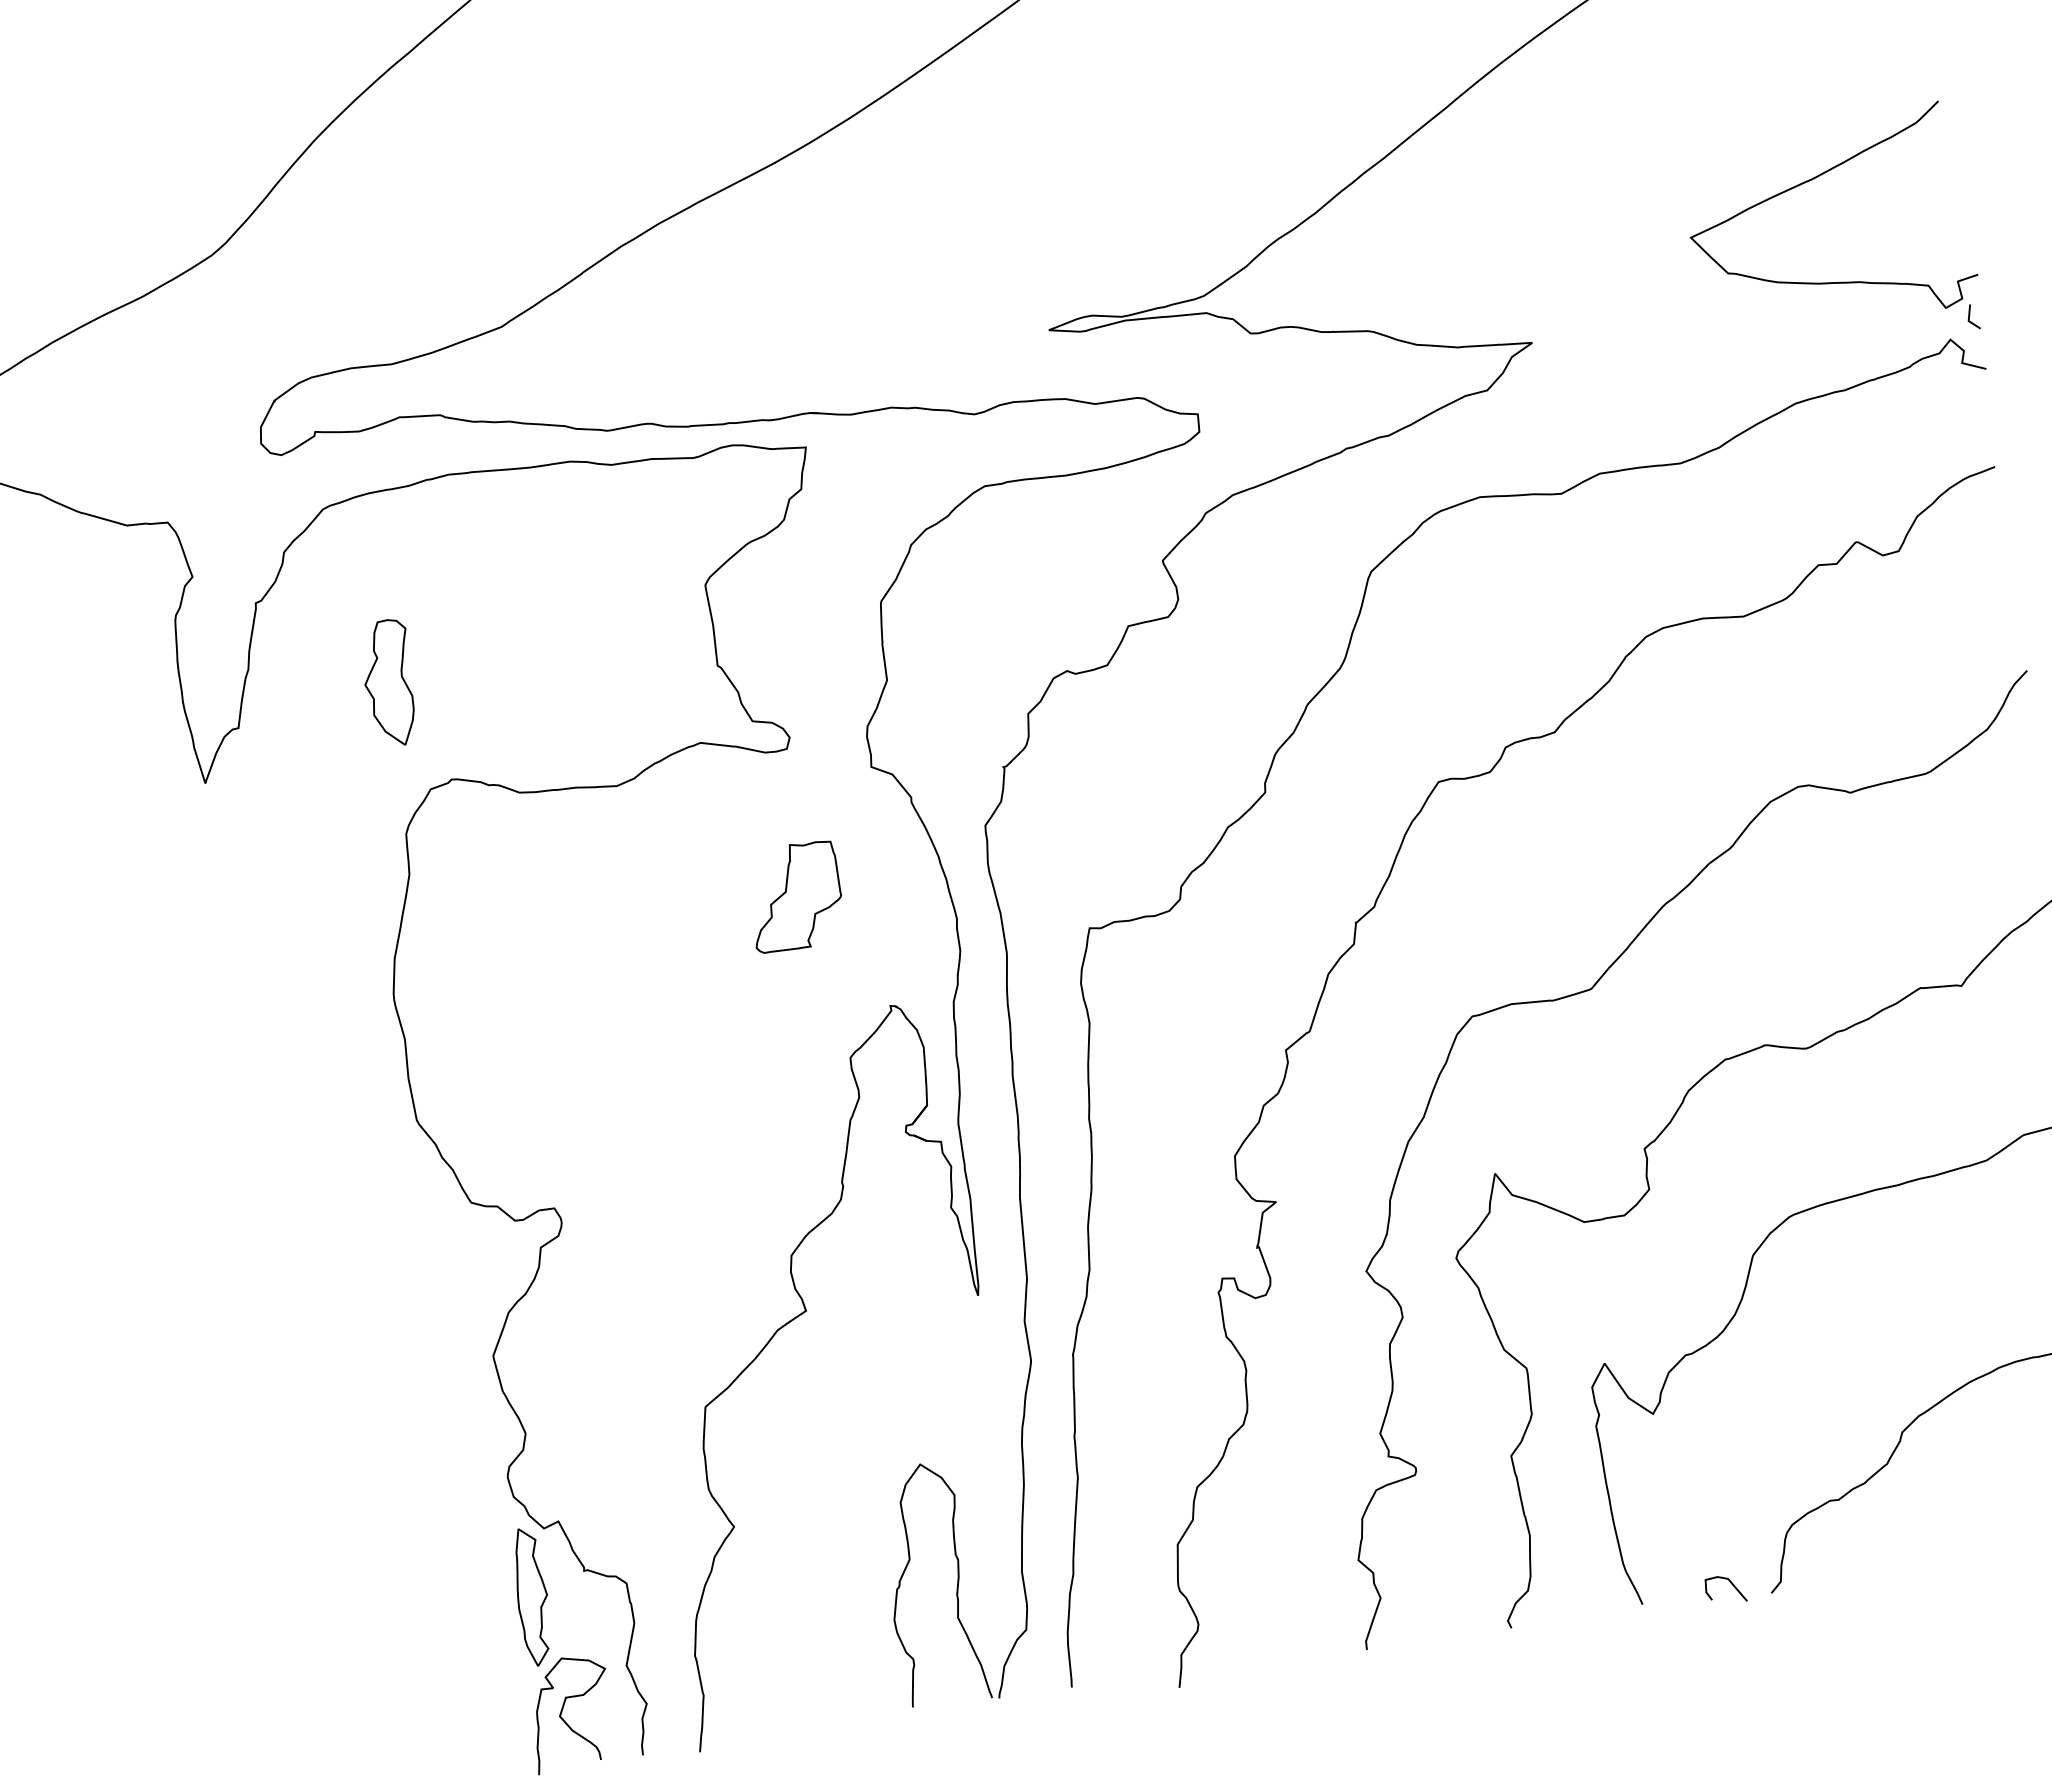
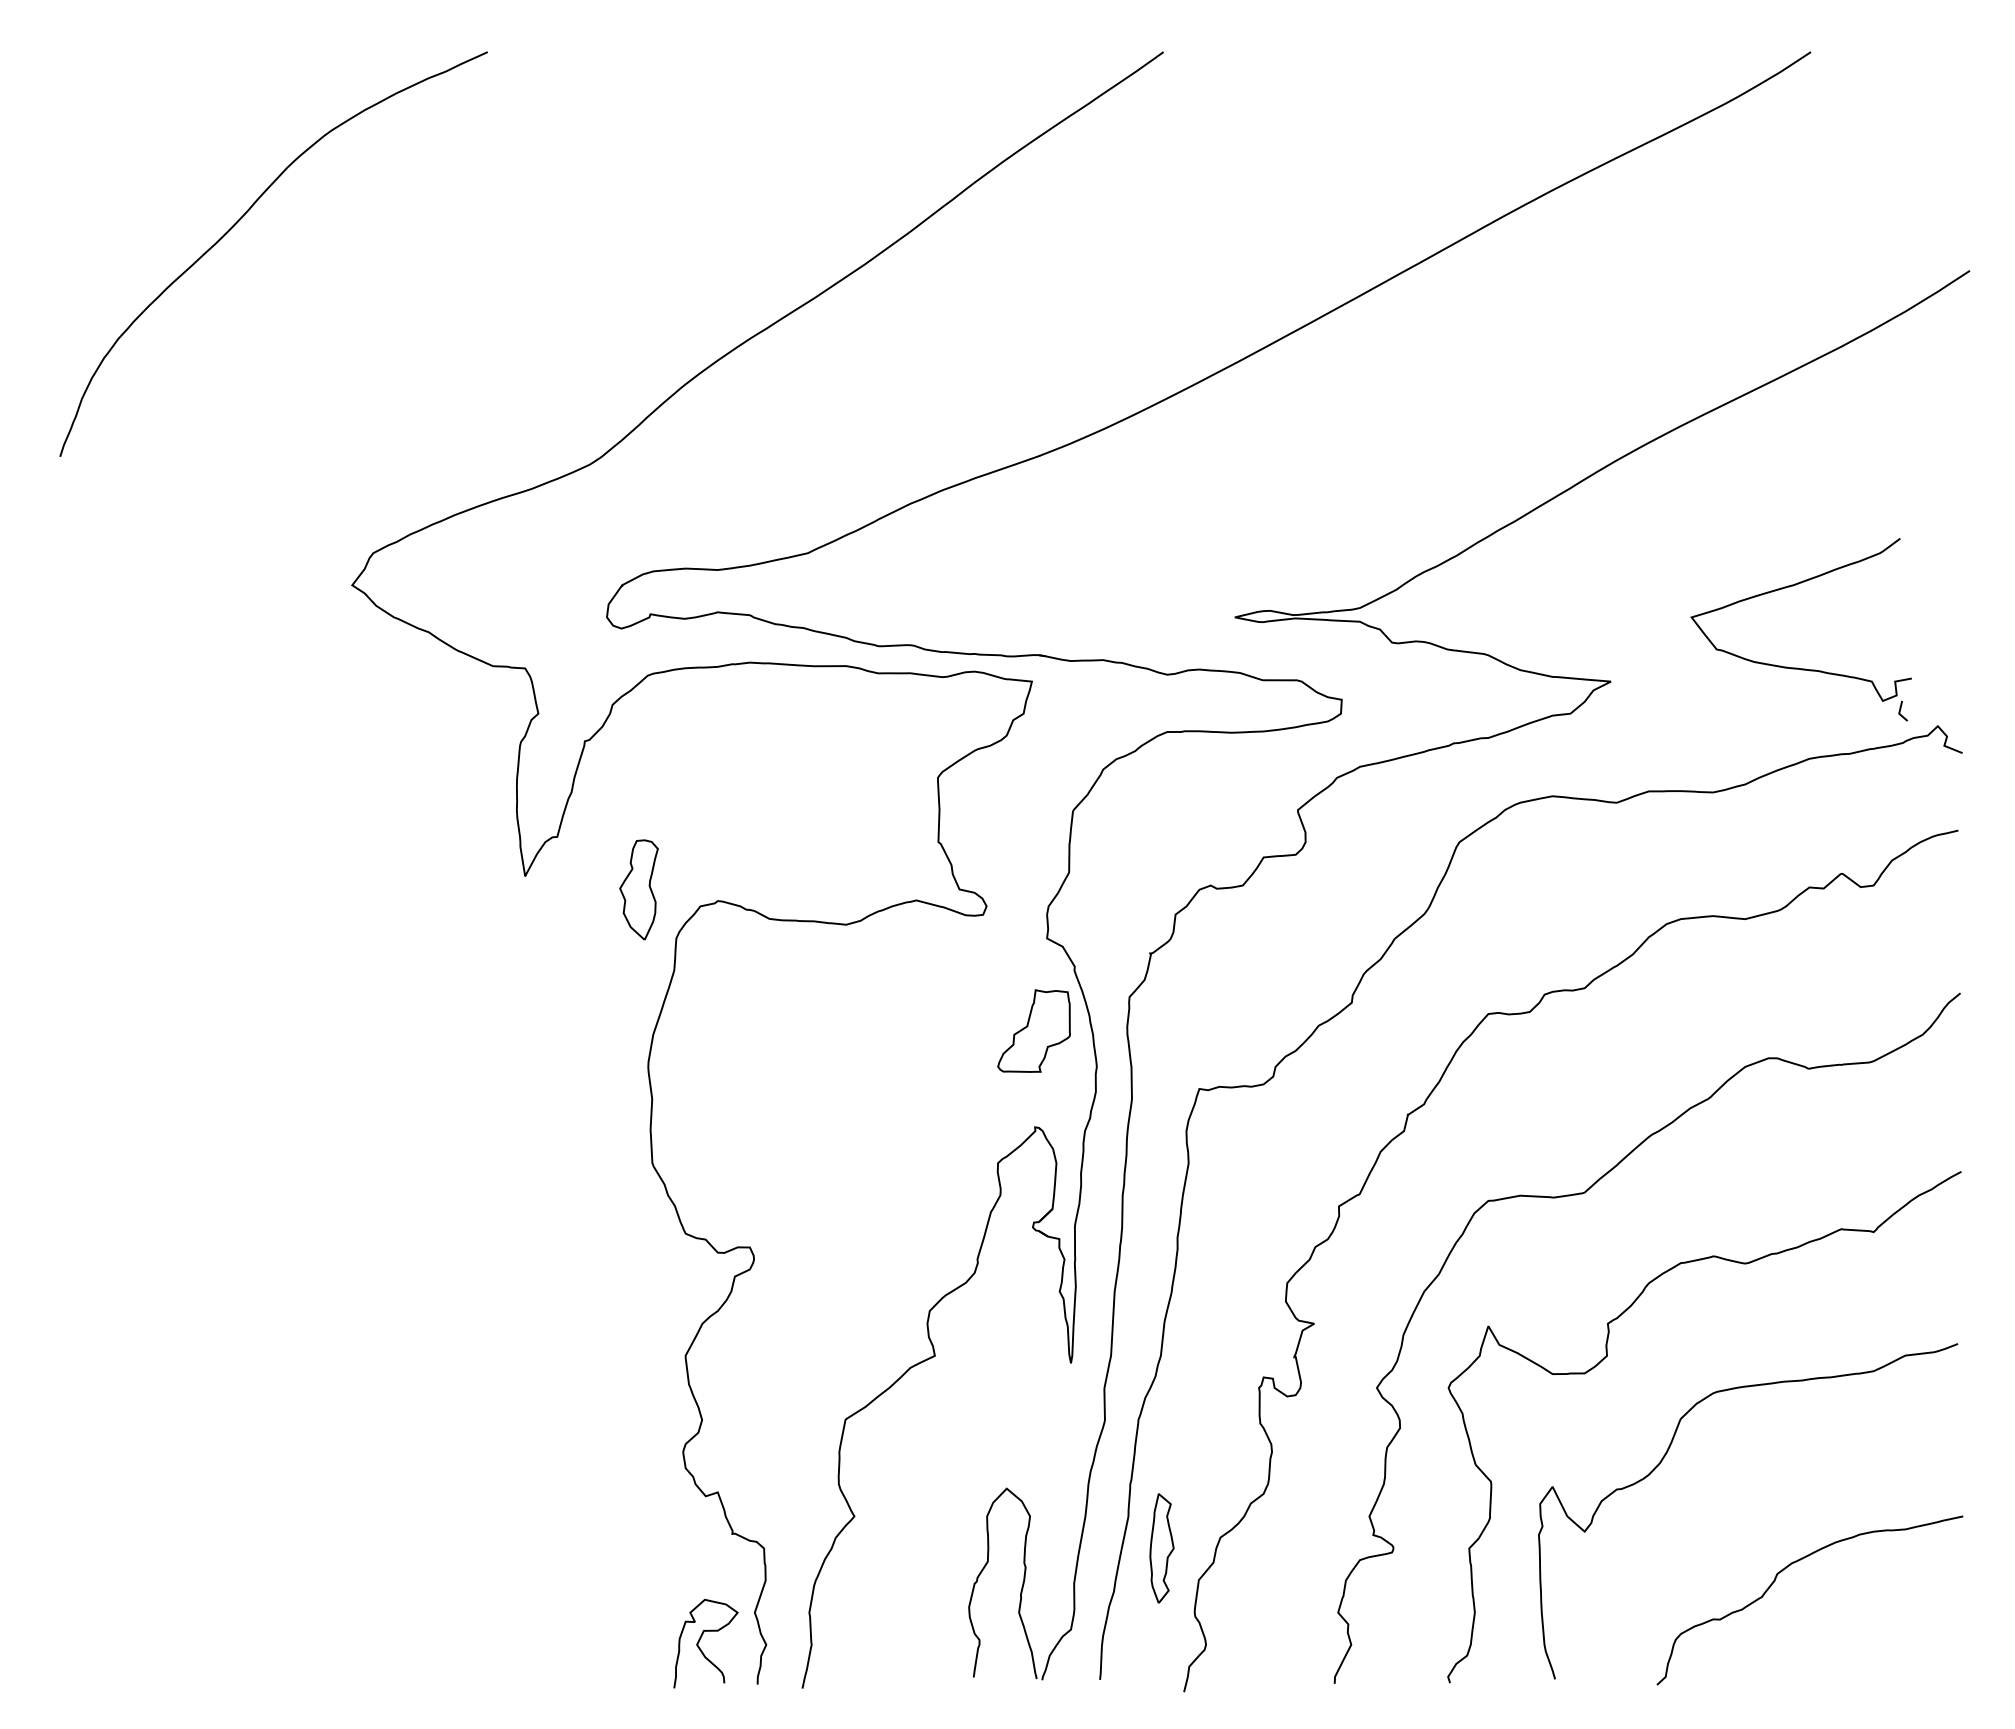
part: (1832, 281) -> (1797, 667), moved
part: (388, 682) -> (638, 889), moved
part: (794, 895) -> (1033, 1030), moved
curve: (1729, 1583) -> (1625, 1672), removed
part: (531, 1597) -> (1161, 1548), moved

